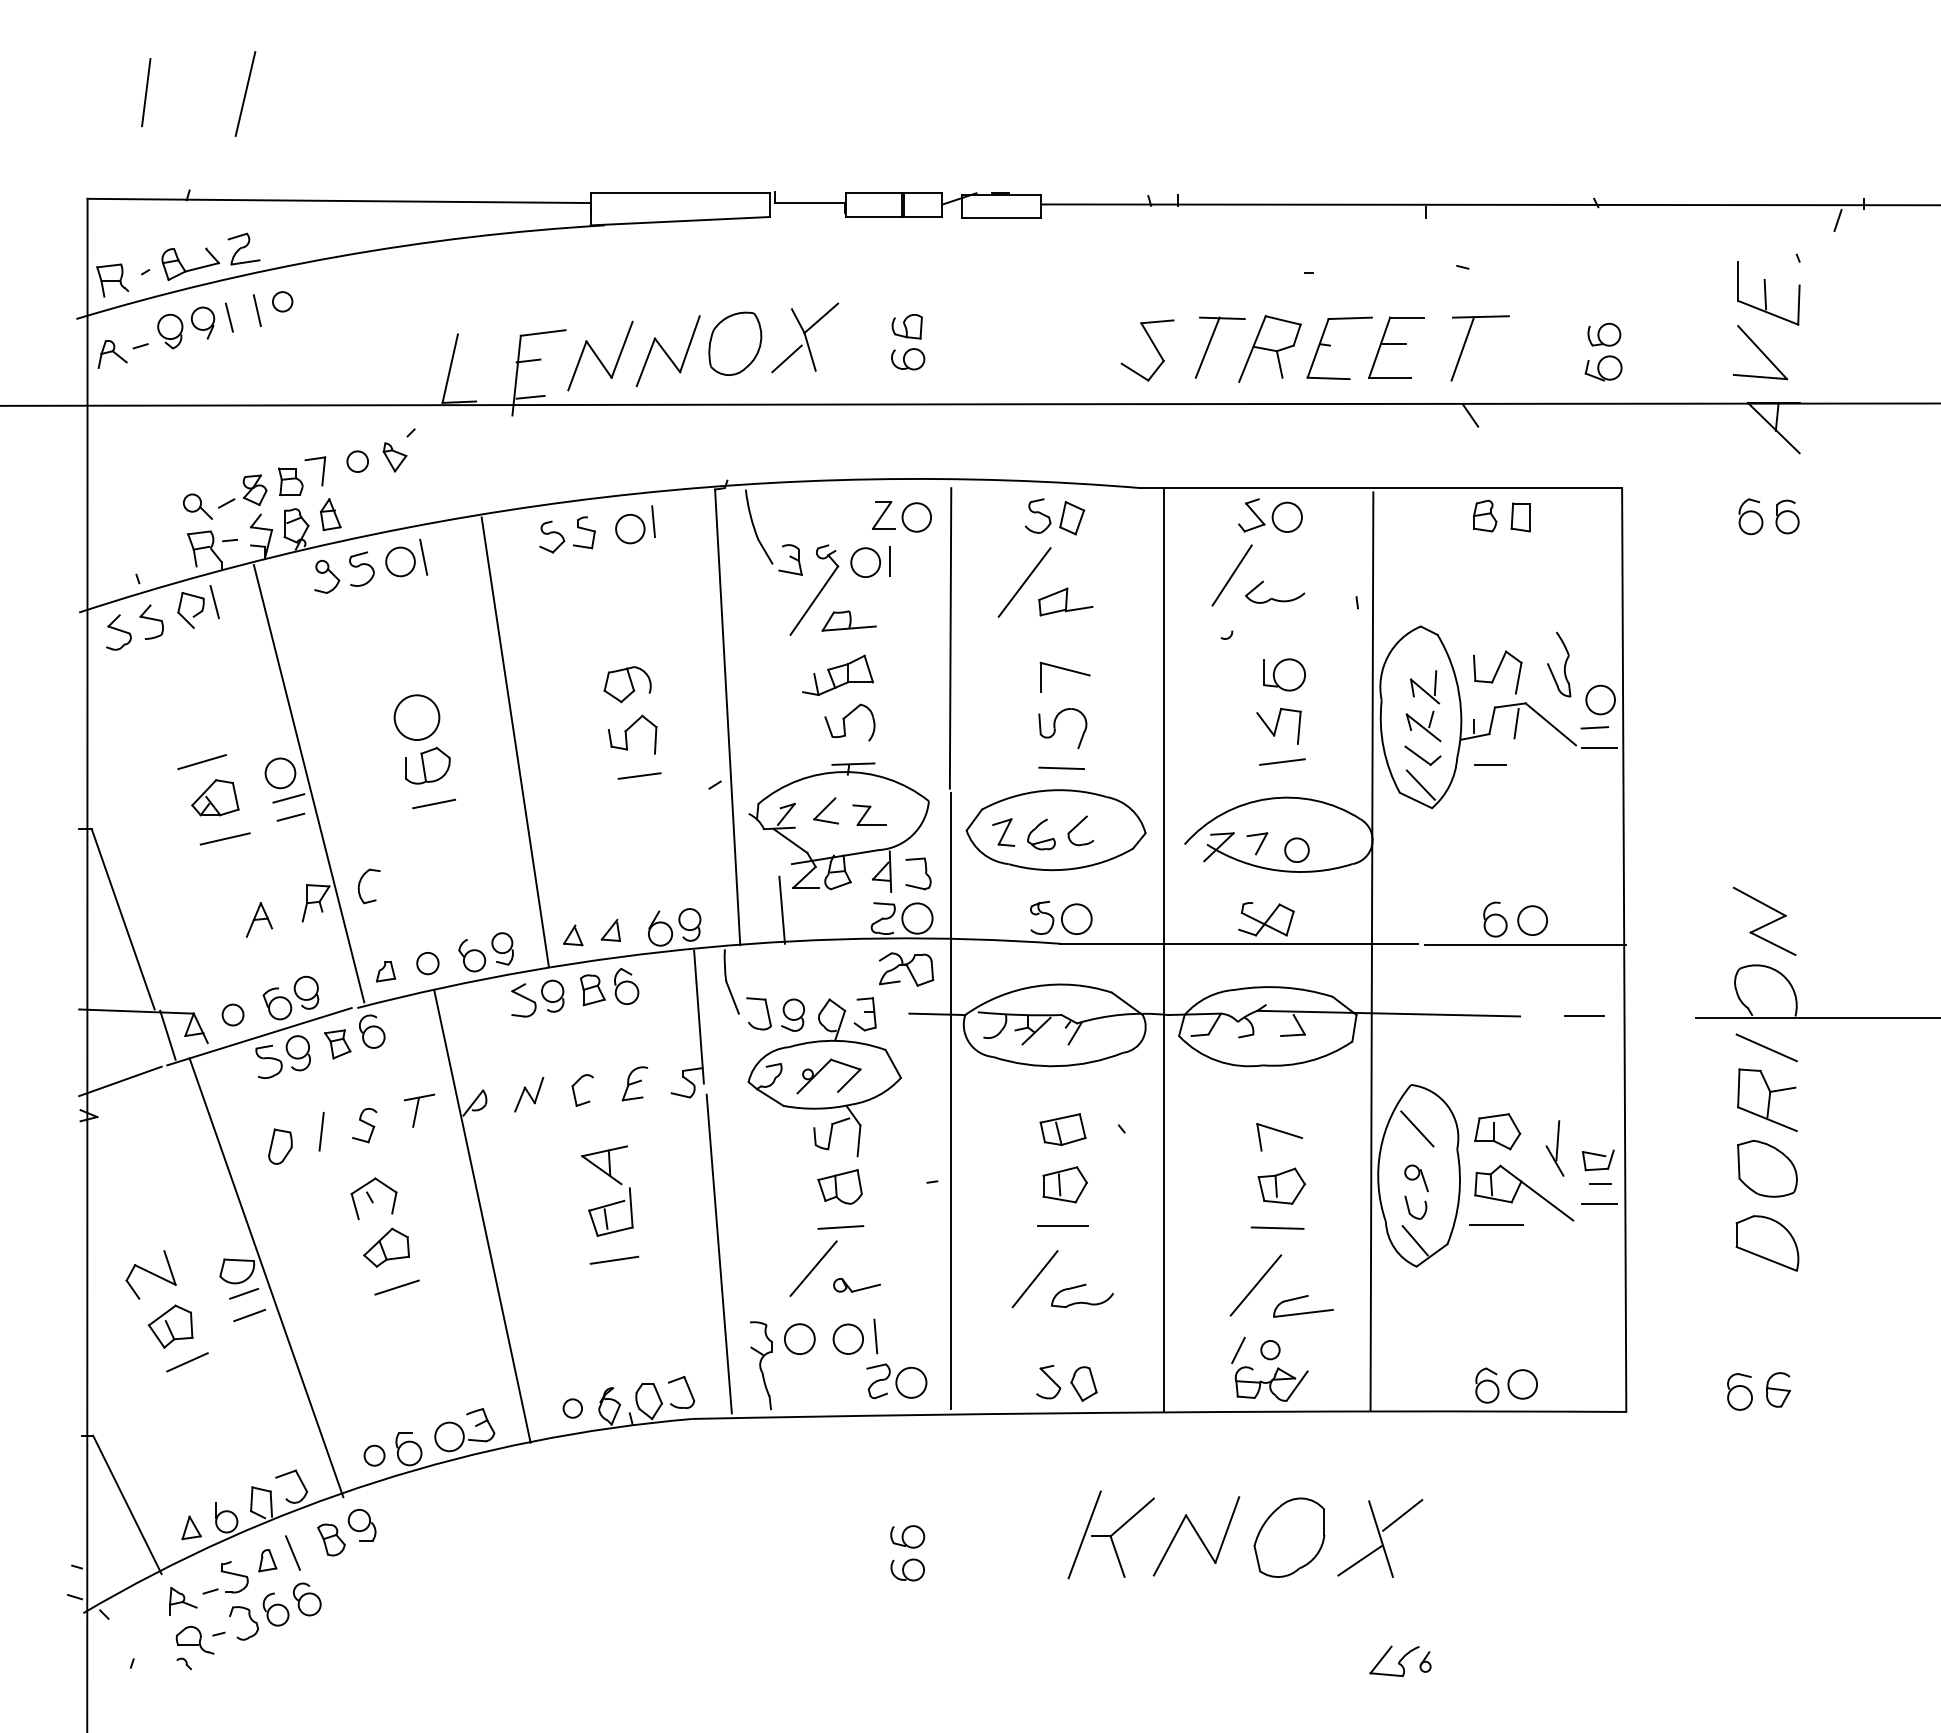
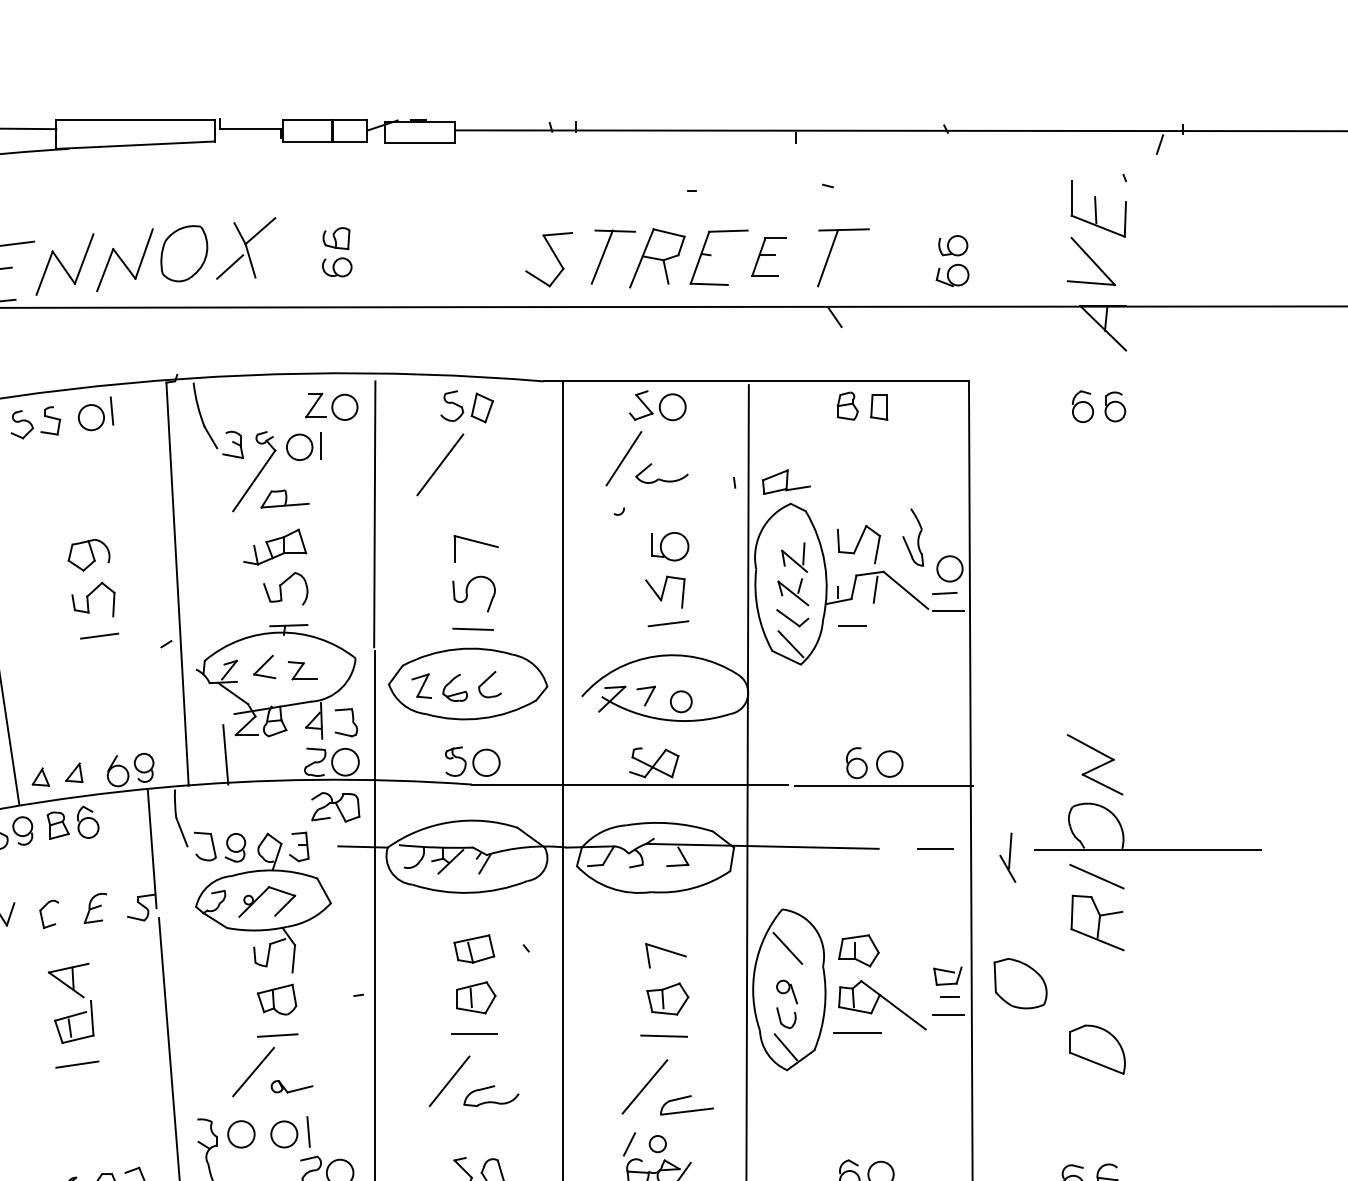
part: (1396, 347) -> (769, 256), size x0.7
part: (1065, 601) -> (786, 481), moved
part: (1554, 1148) -> (1007, 857), moved
part: (1767, 1168) -> (1020, 983), moved

